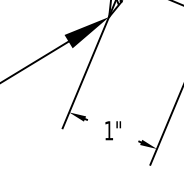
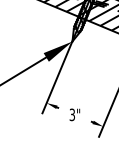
text: (107, 130) -> (71, 114), 1" -> 3"

